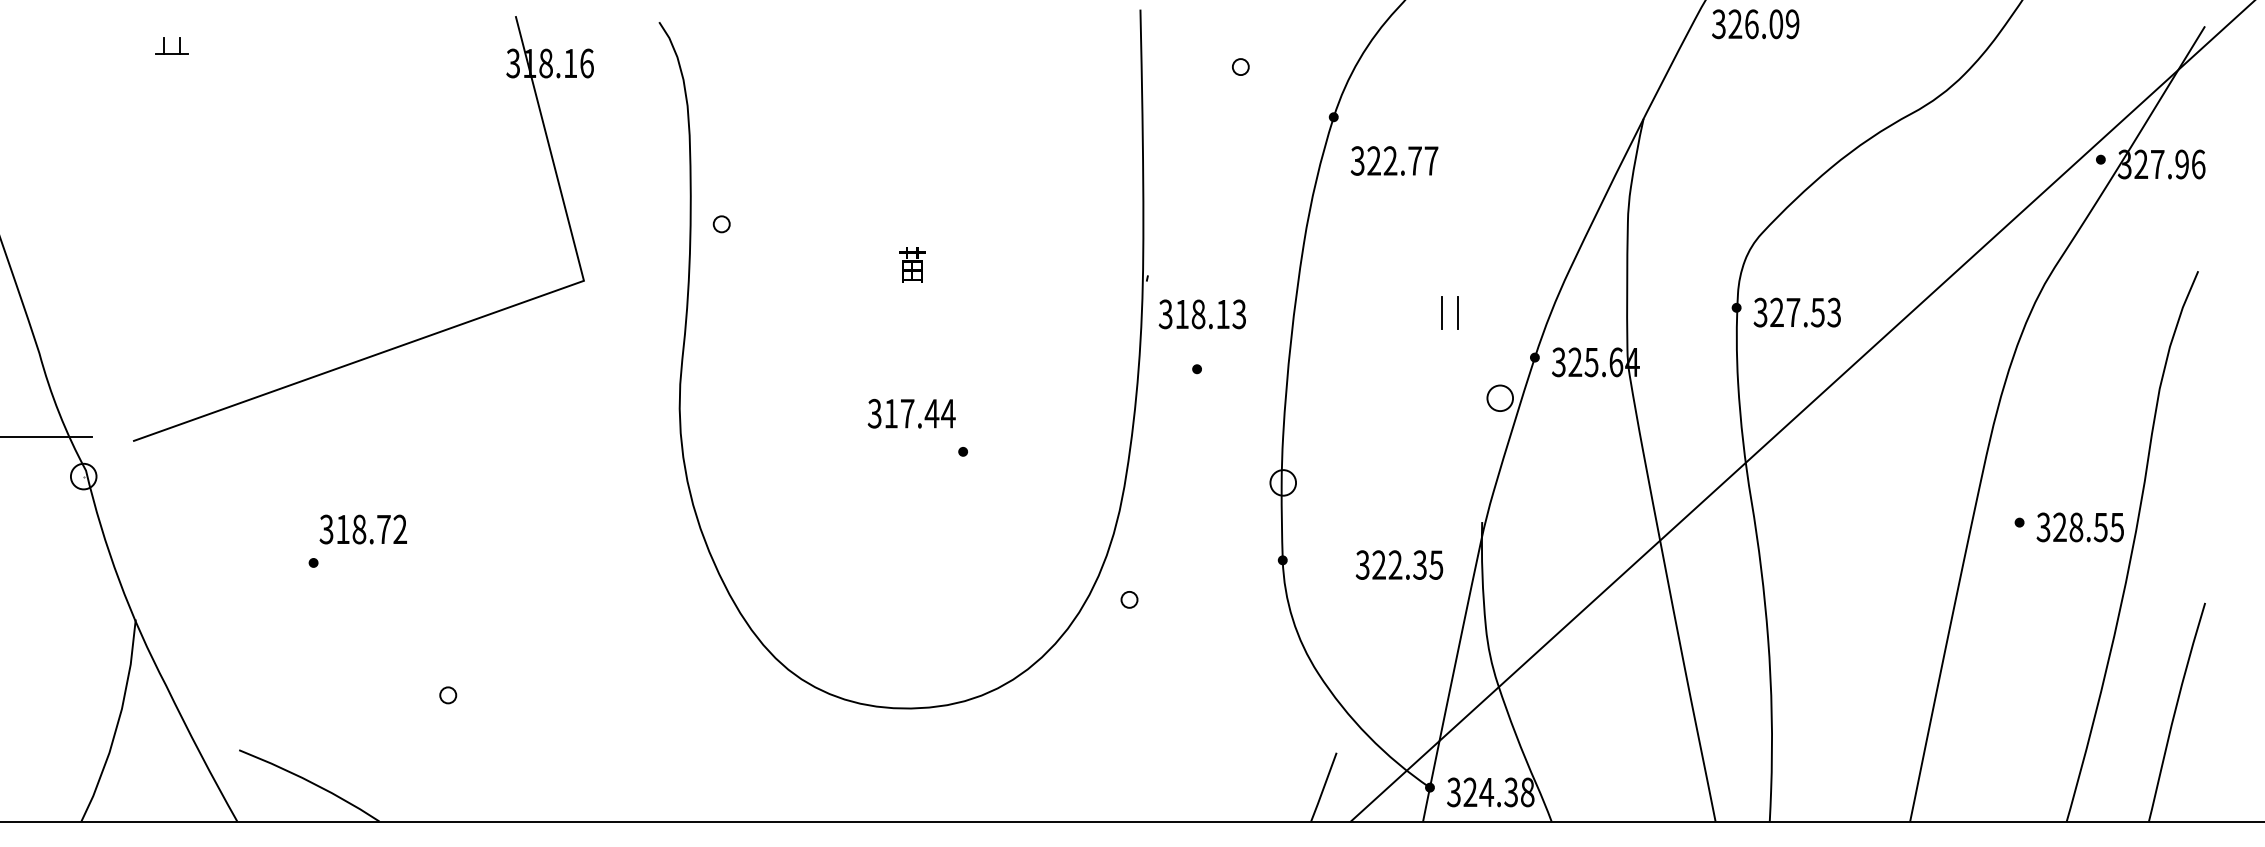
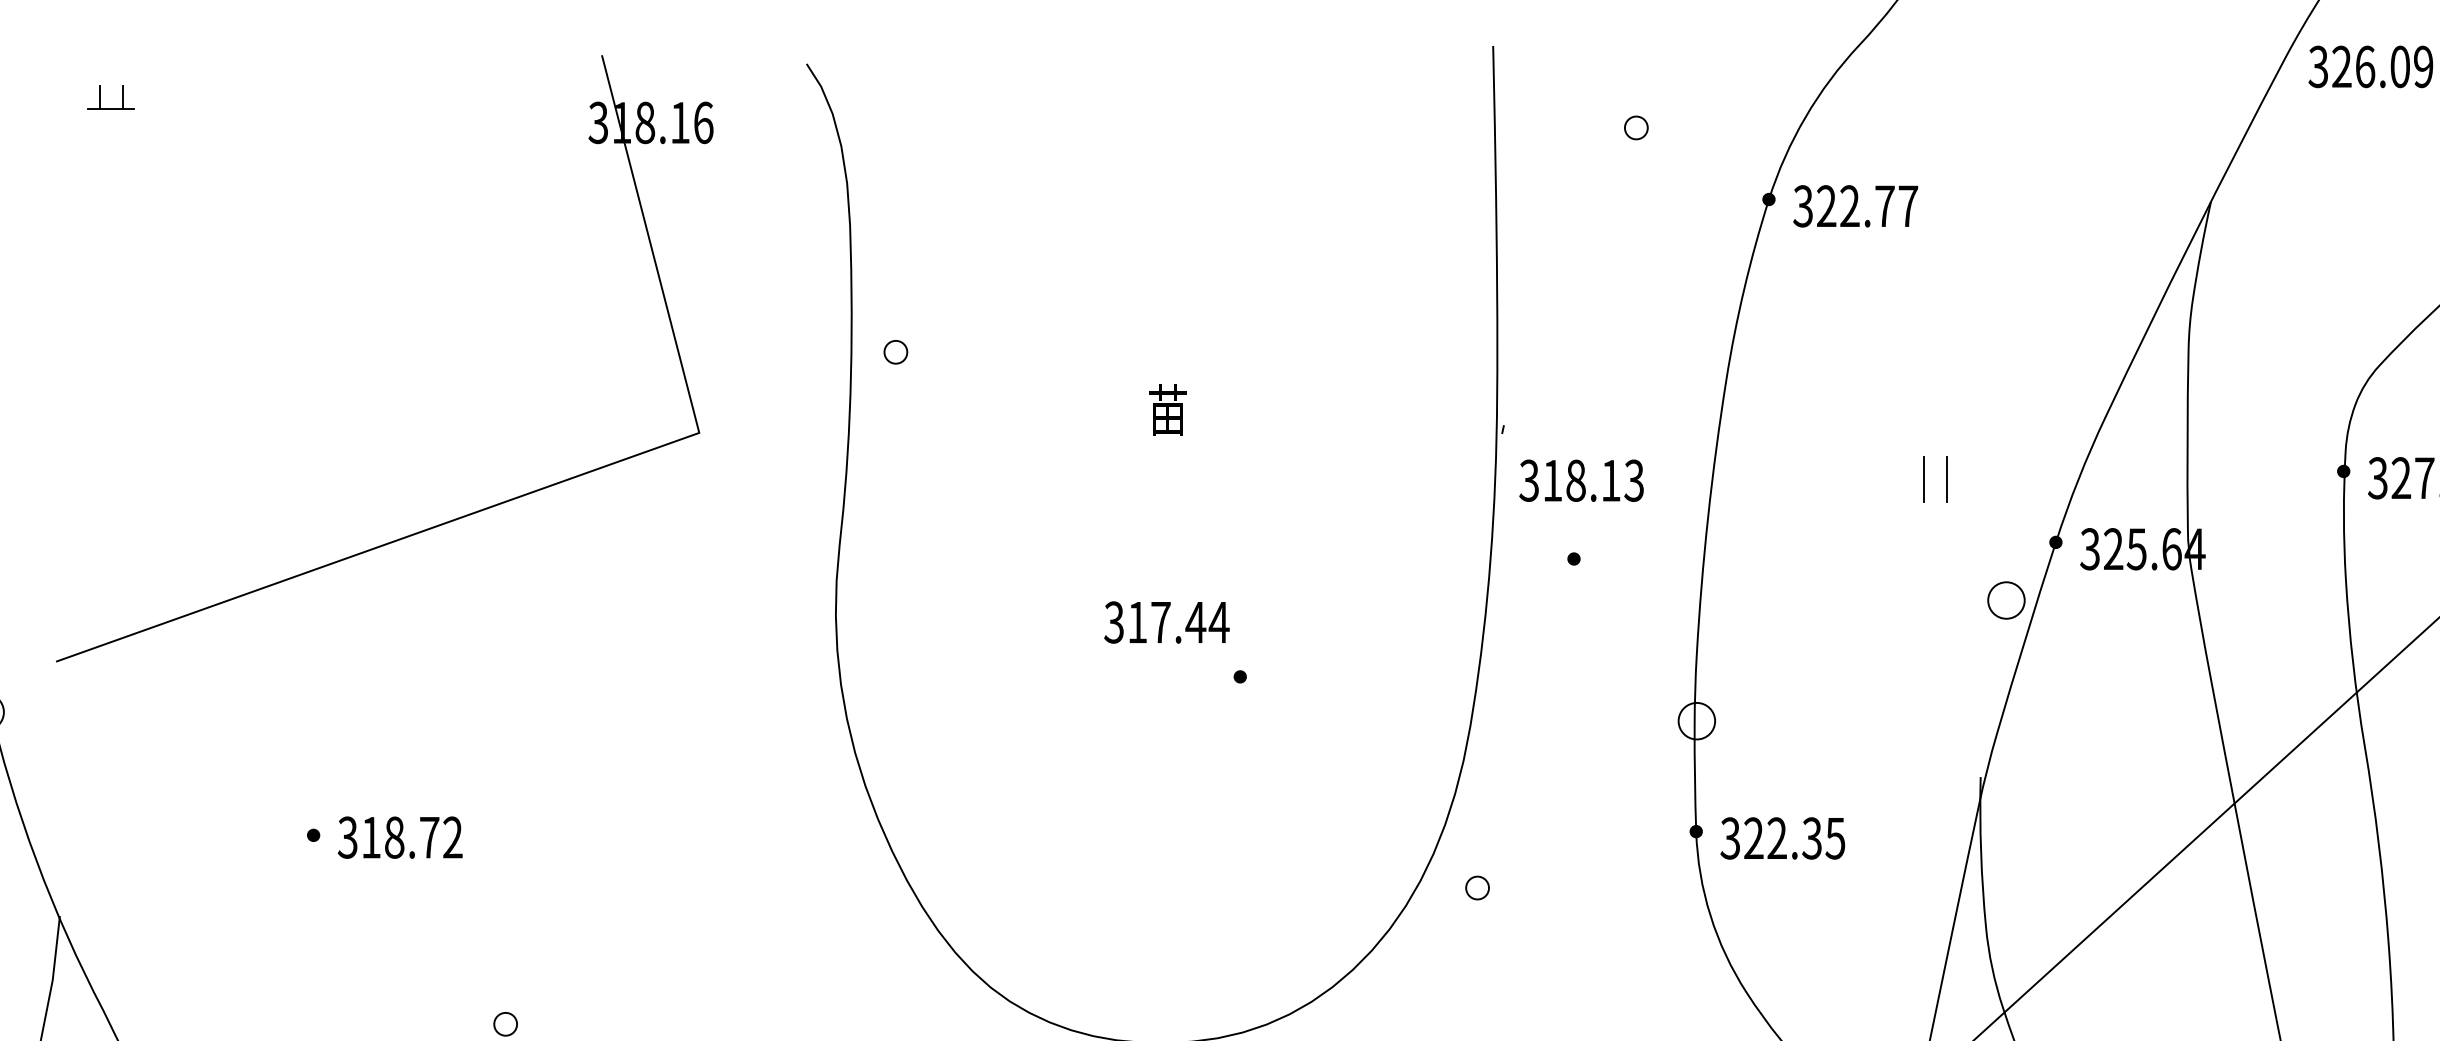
text: (1394, 160) -> (1855, 205), moved
text: (362, 529) -> (399, 837), moved
text: (1399, 564) -> (1782, 837), moved

